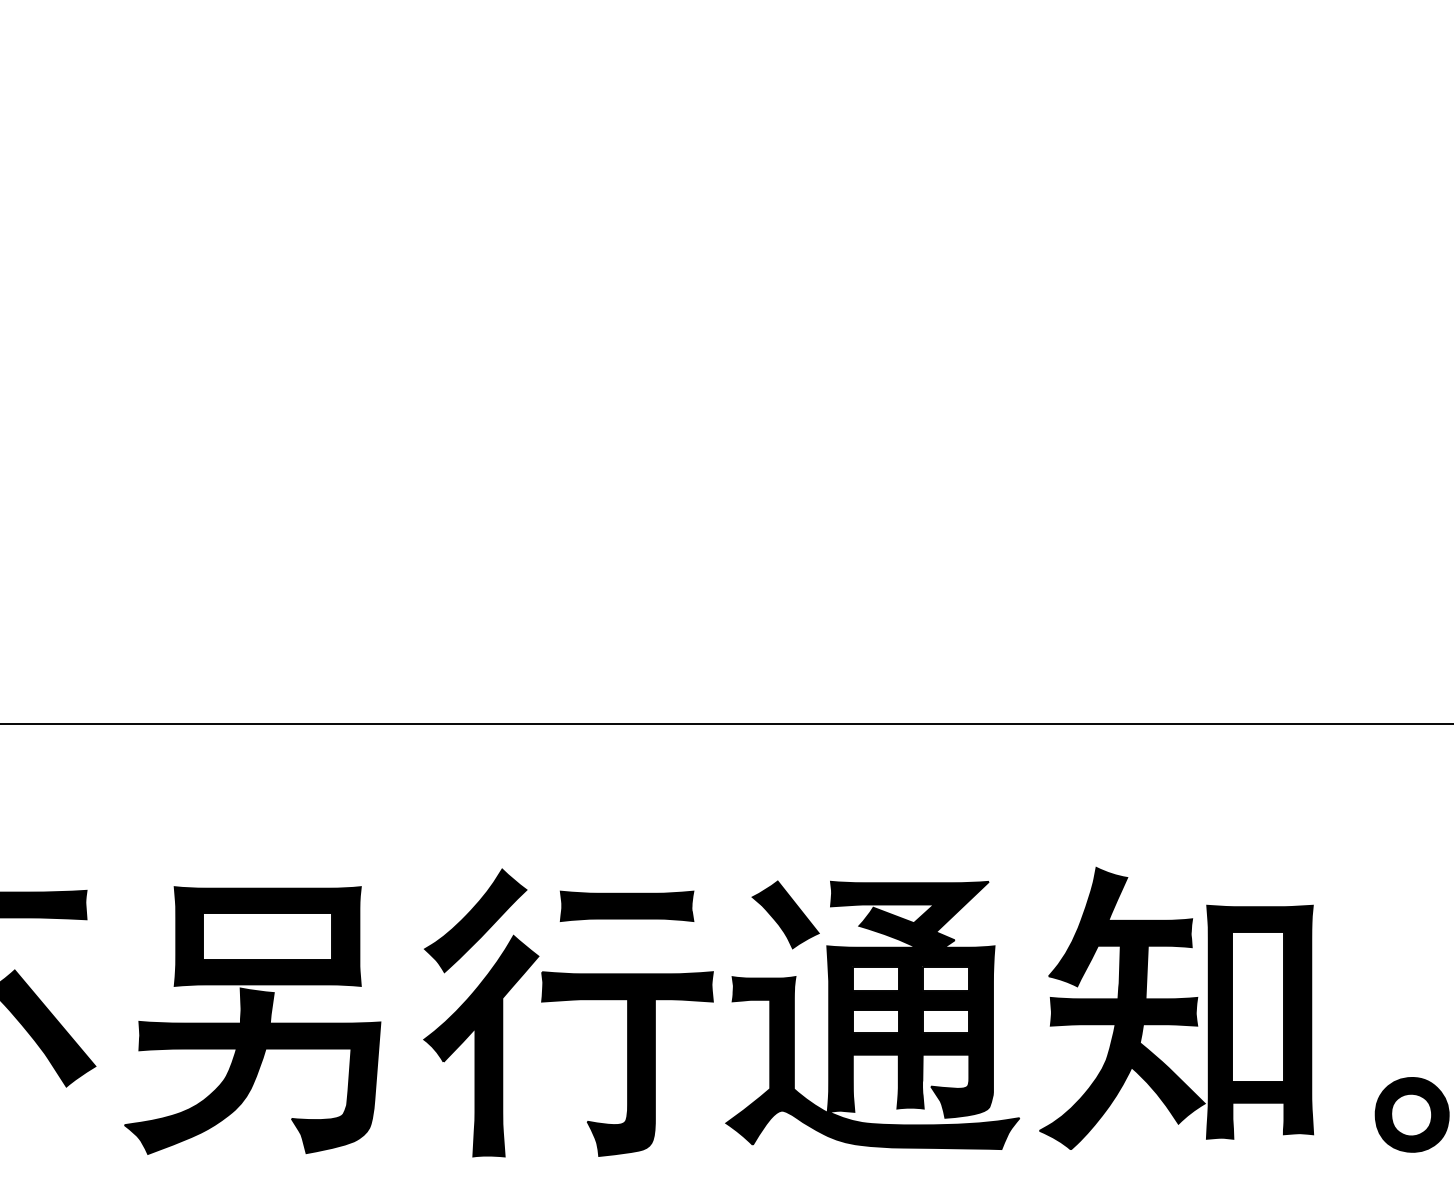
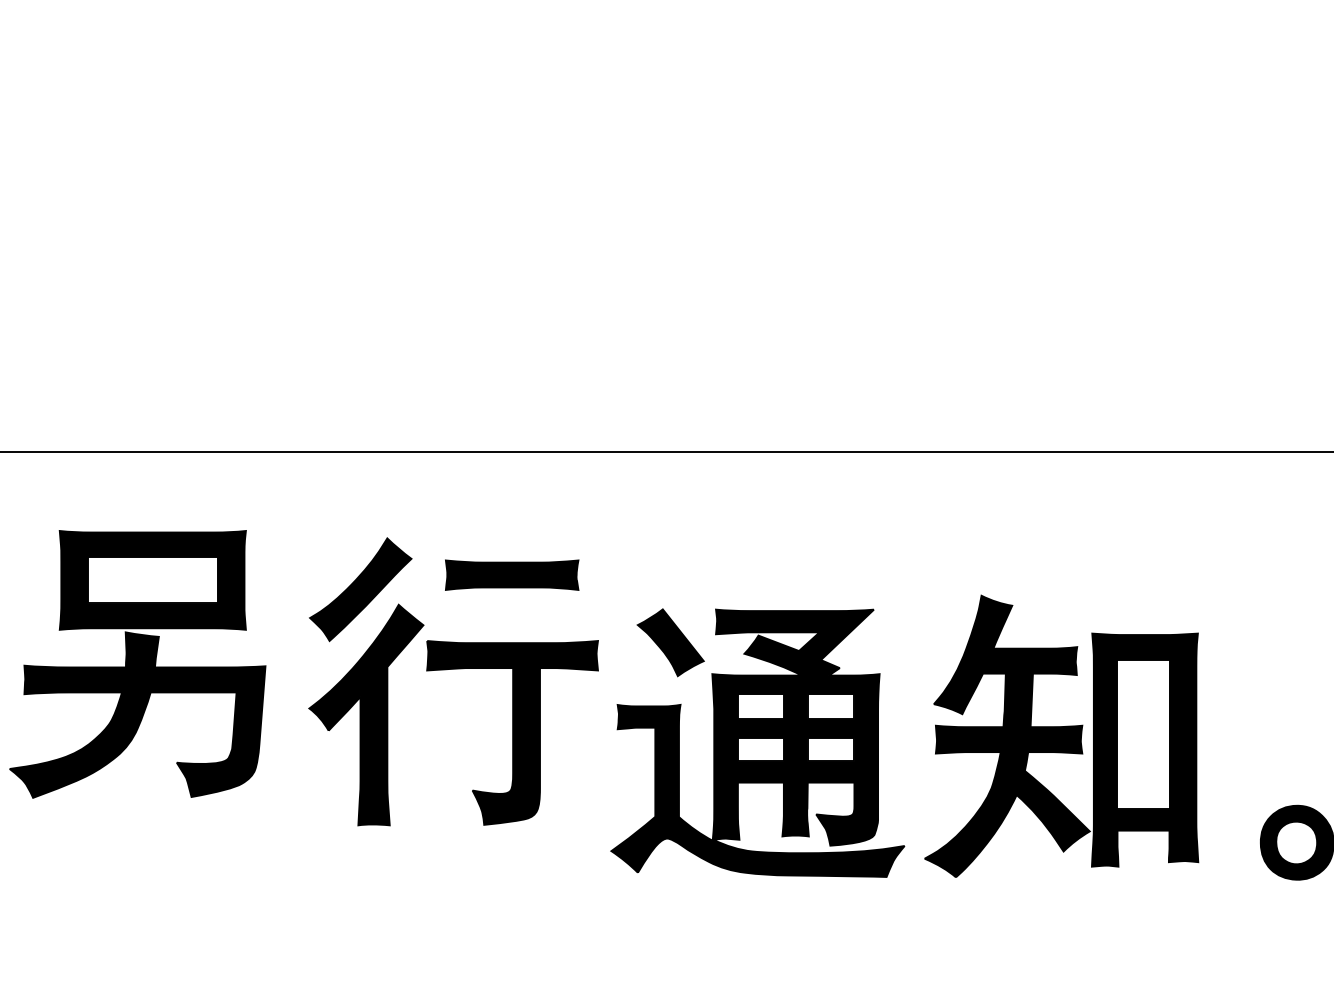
part: (568, 1000) -> (453, 669), moved
part: (252, 1020) -> (137, 664), moved

